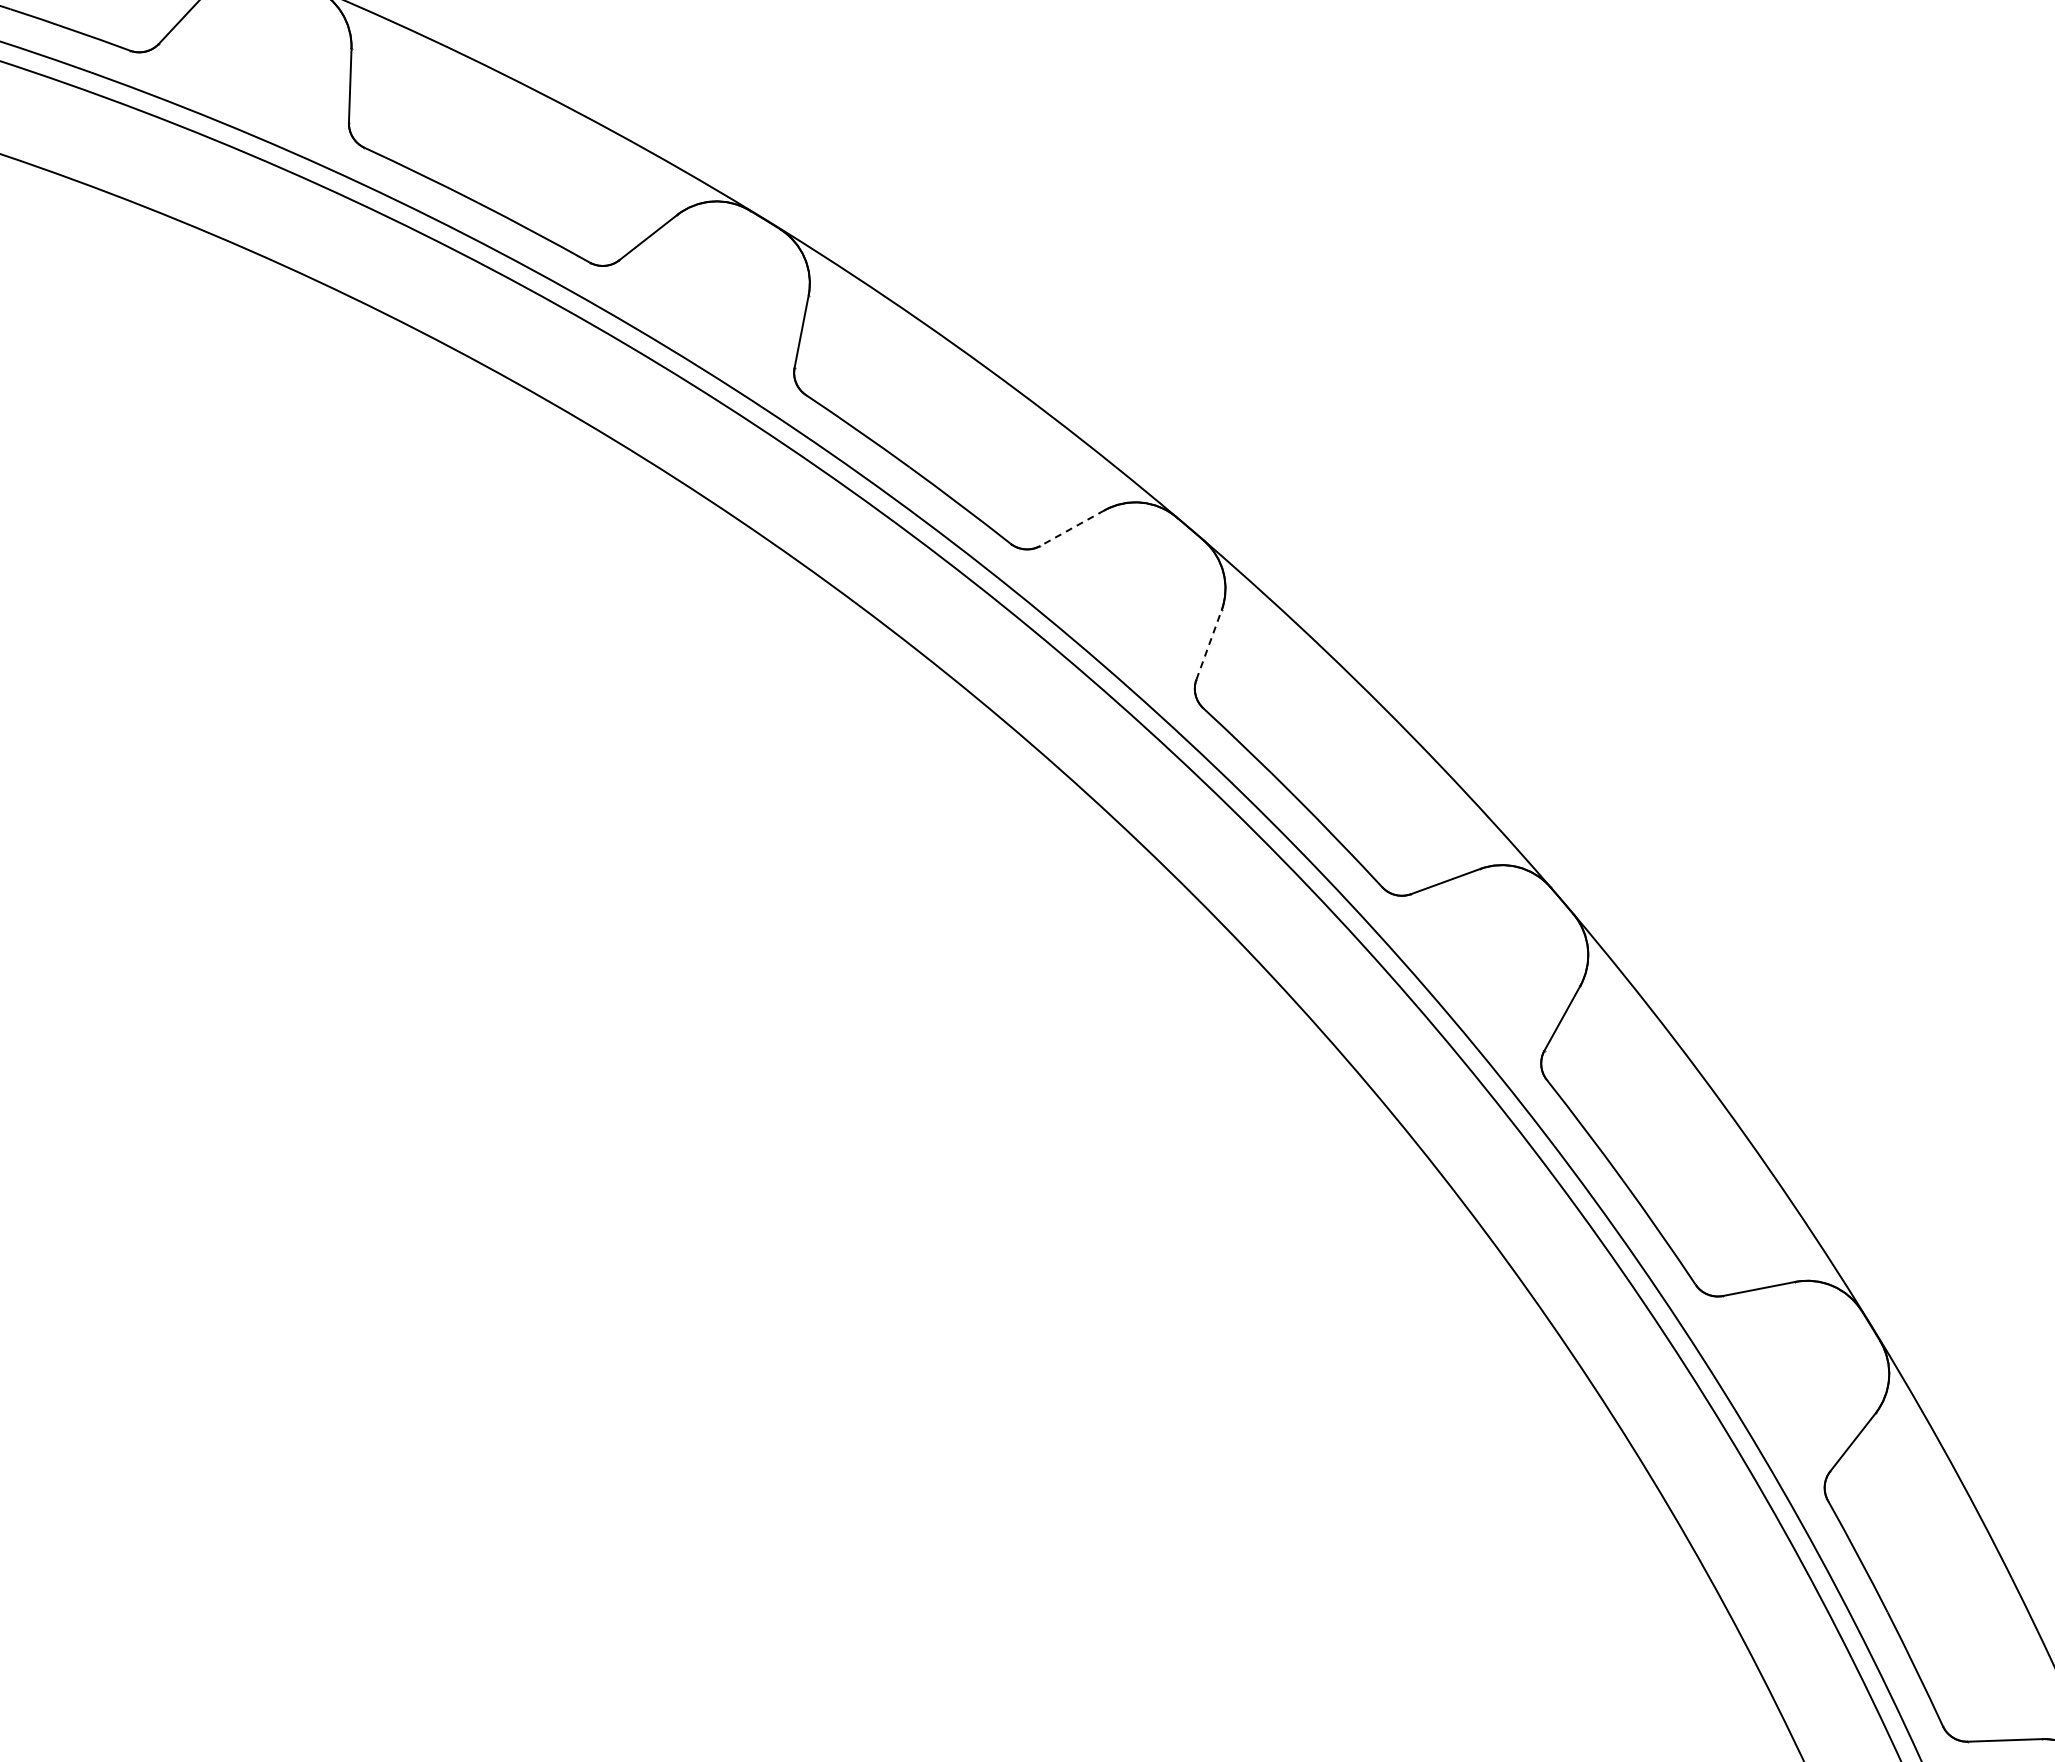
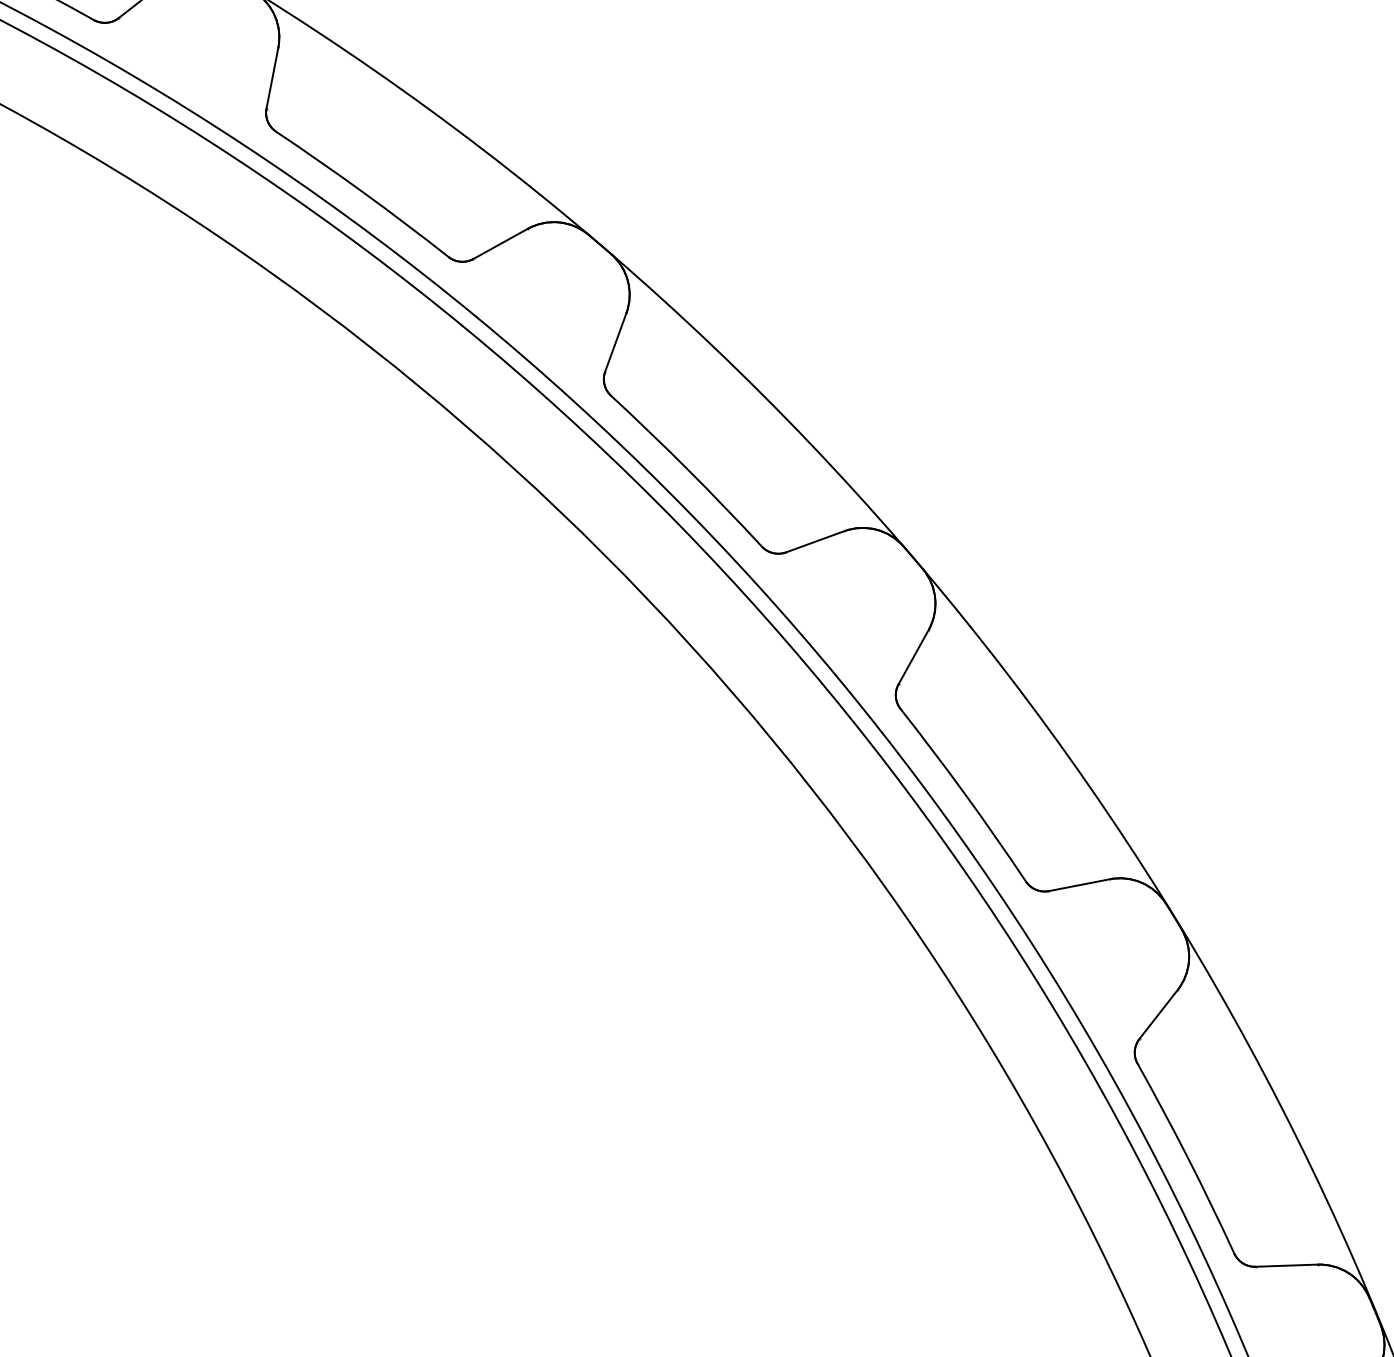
line: (1072, 528) -> (500, 244), dashed -> solid
line: (1209, 645) -> (616, 342), dashed -> solid

